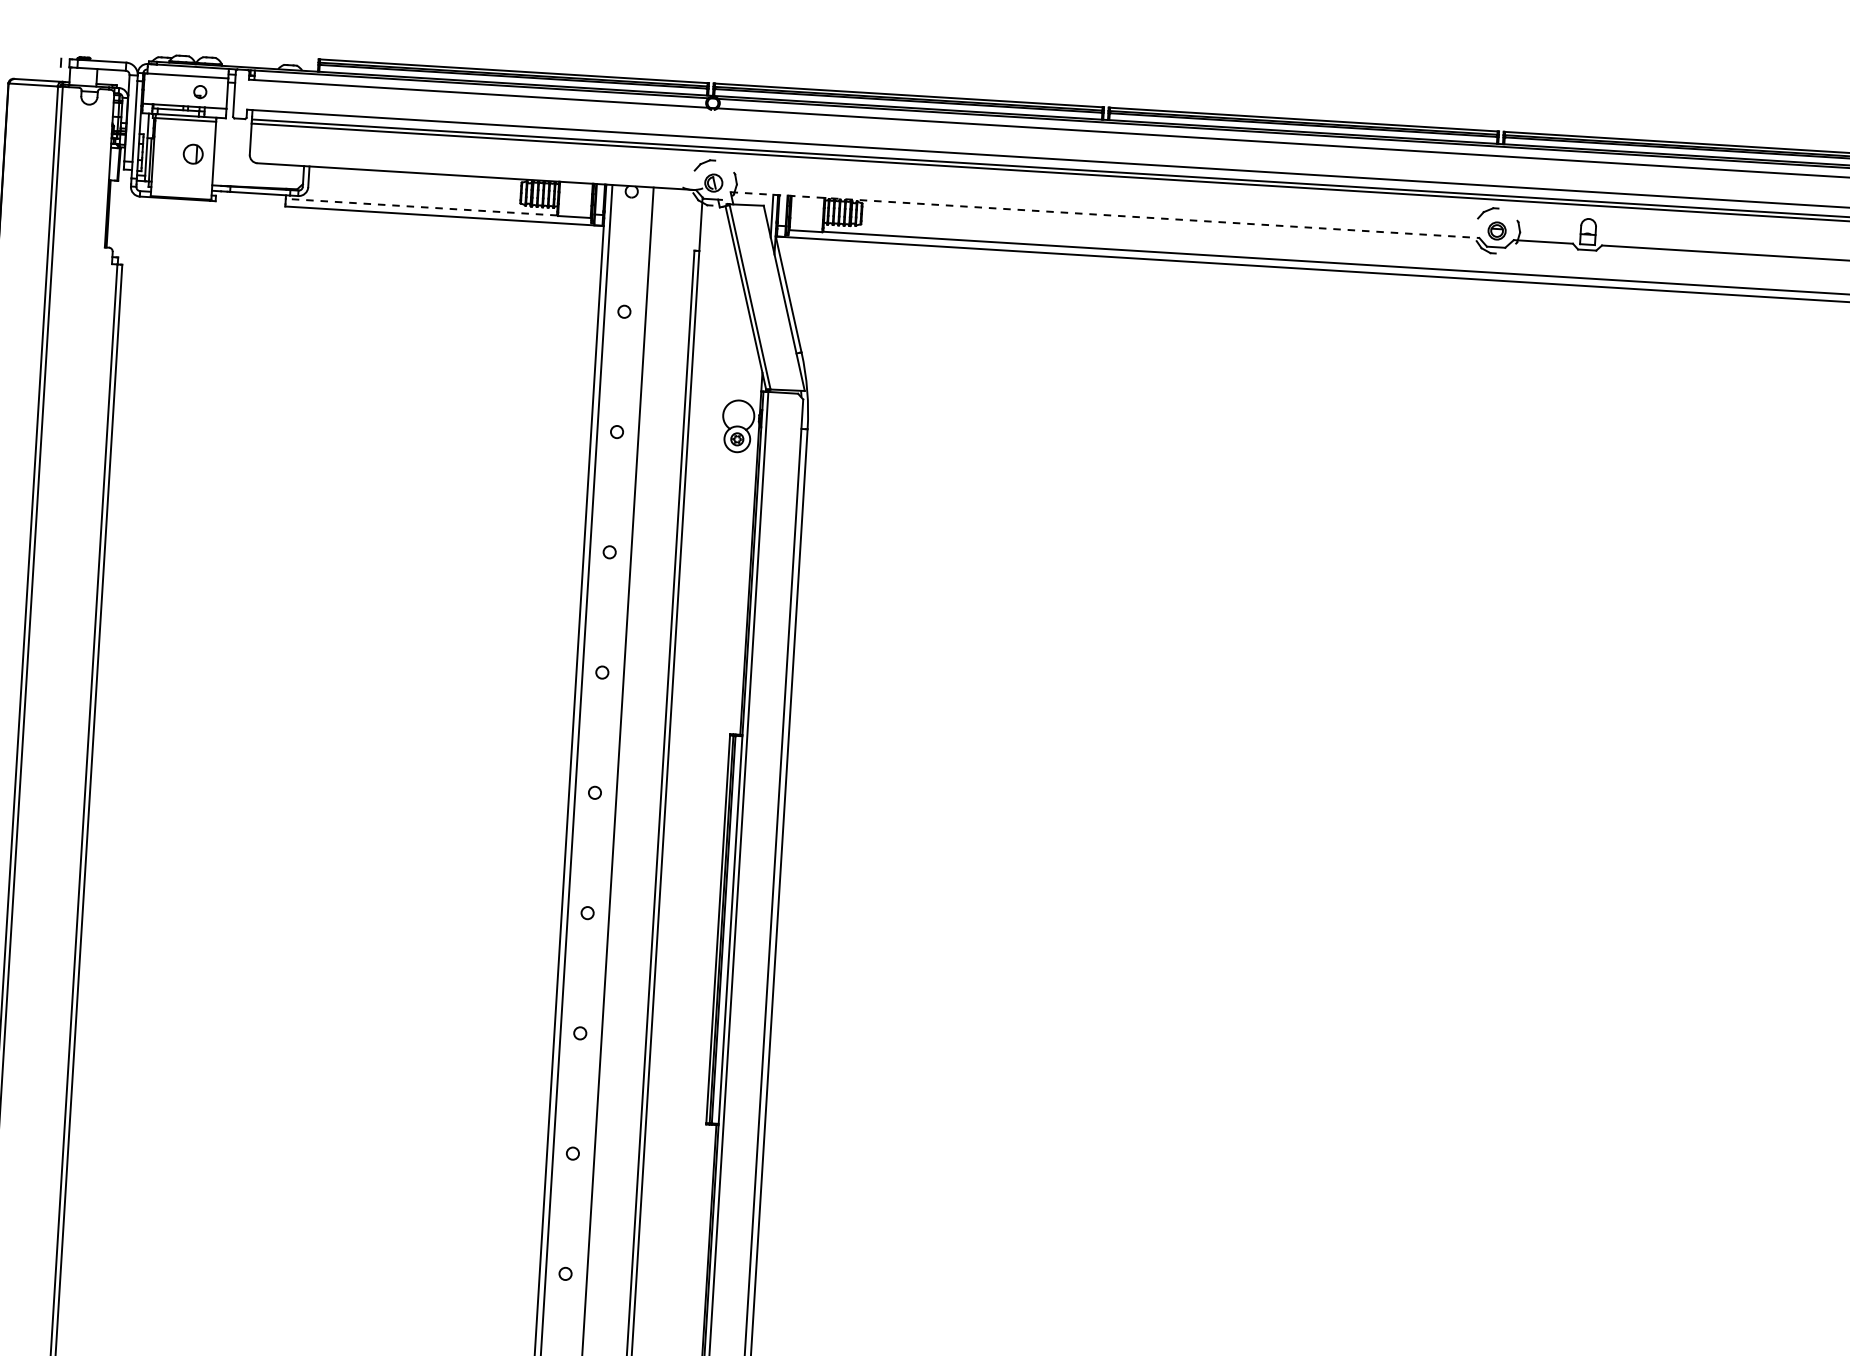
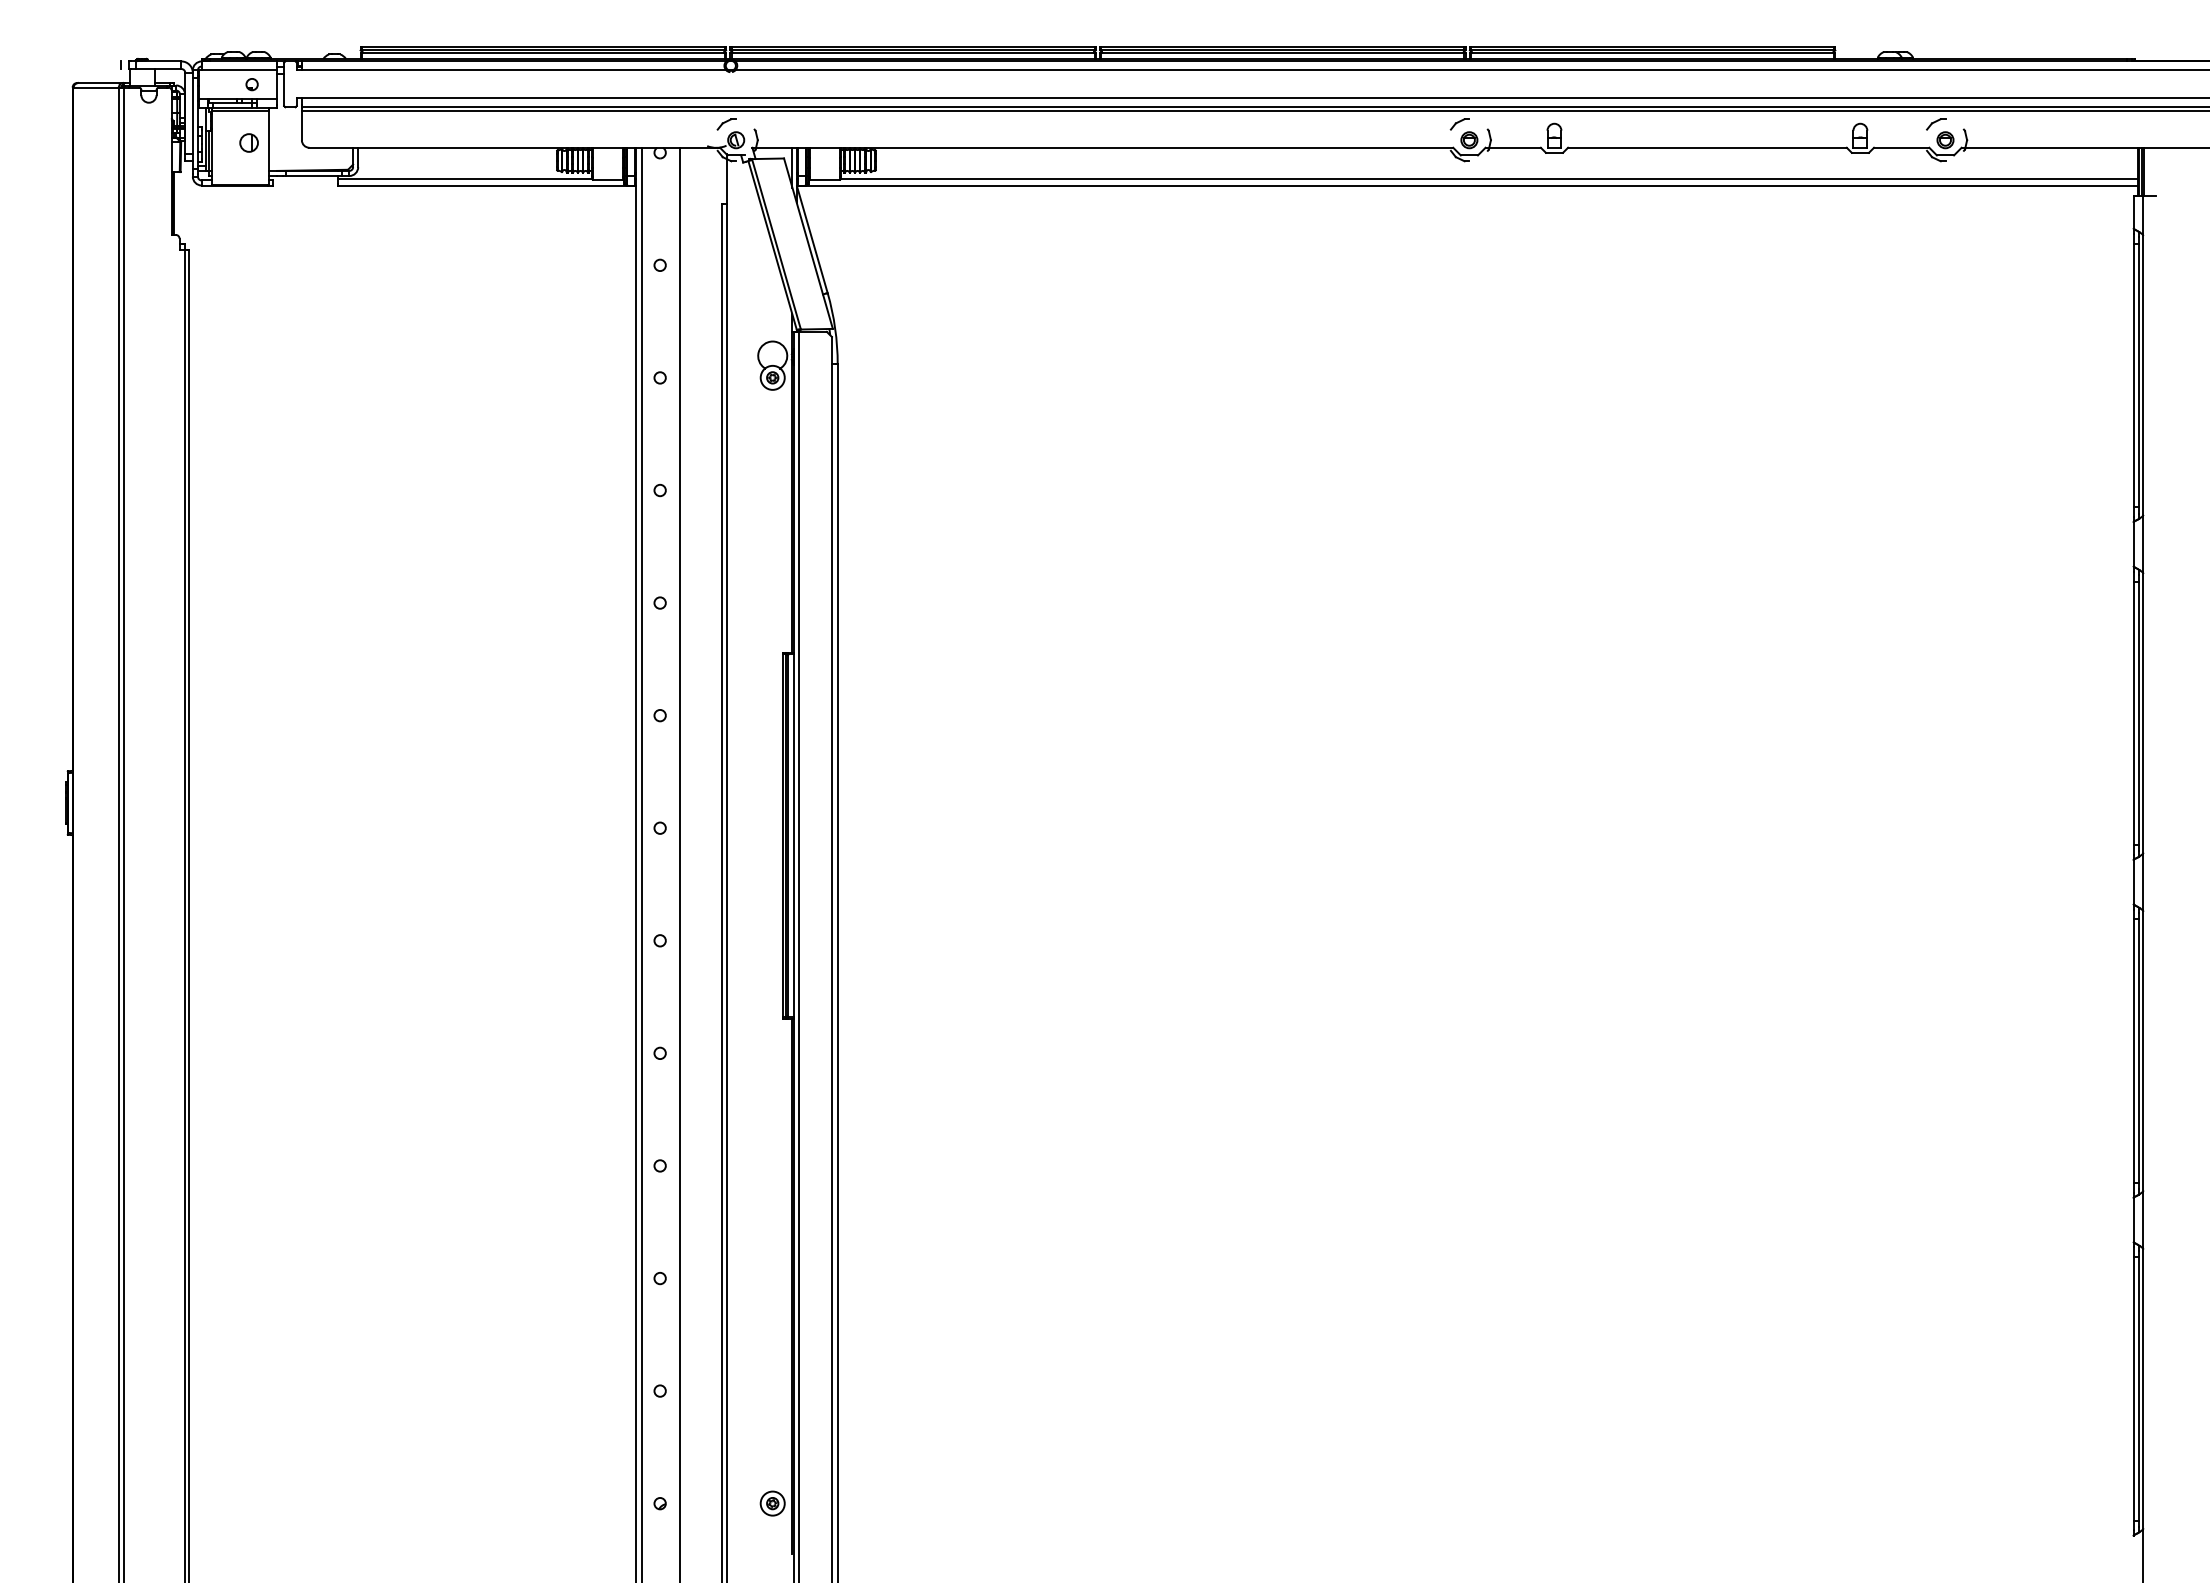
line: (420, 207) -> (464, 179), dashed -> solid
line: (1105, 214) -> (1103, 147), dashed -> solid

